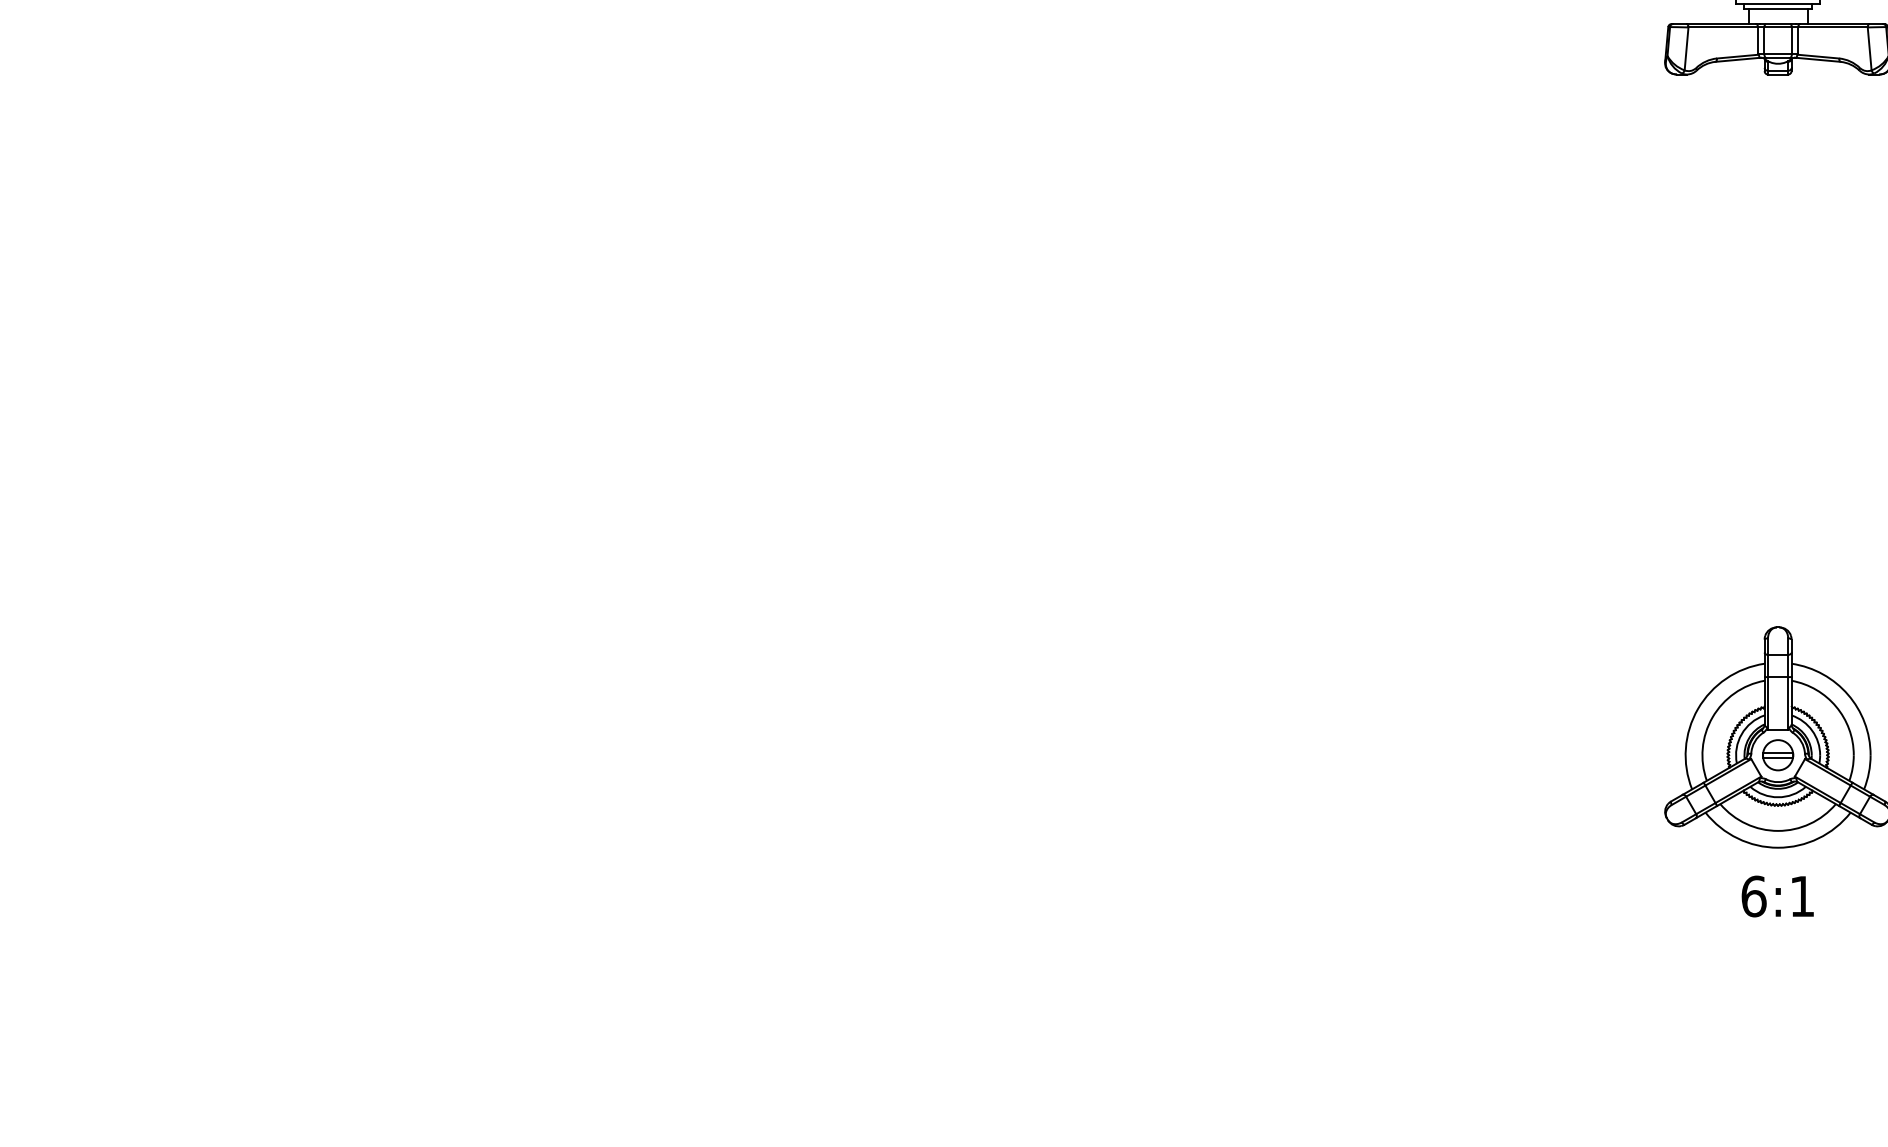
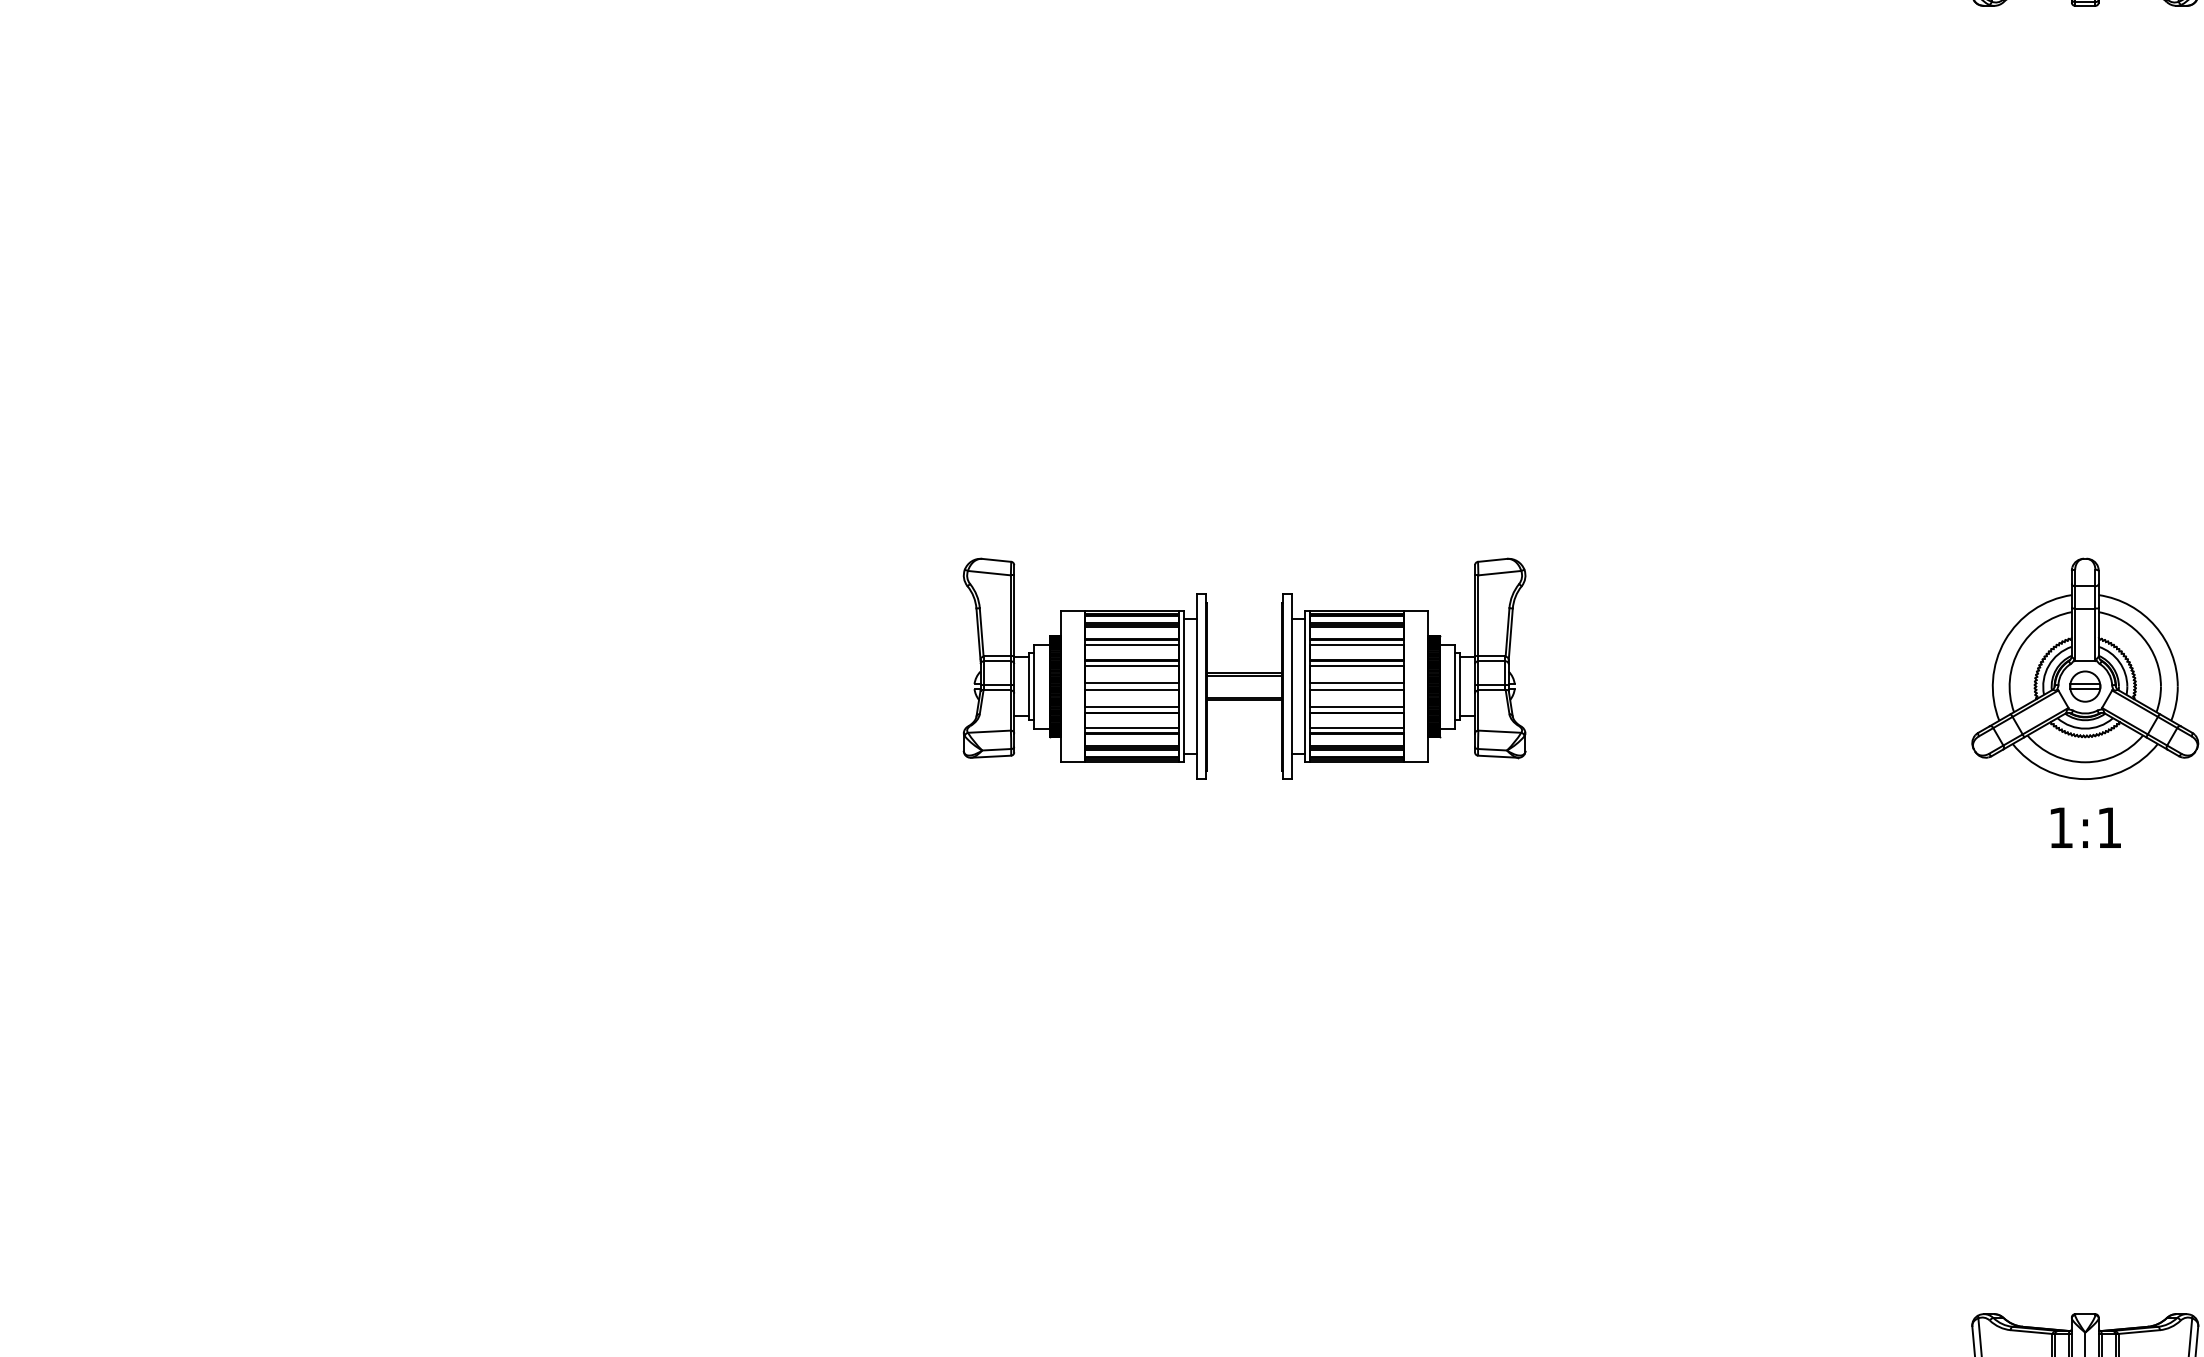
part: (937, 737) -> (1244, 668), added
text: (1754, 896) -> (2061, 827), 6:1 -> 1:1

